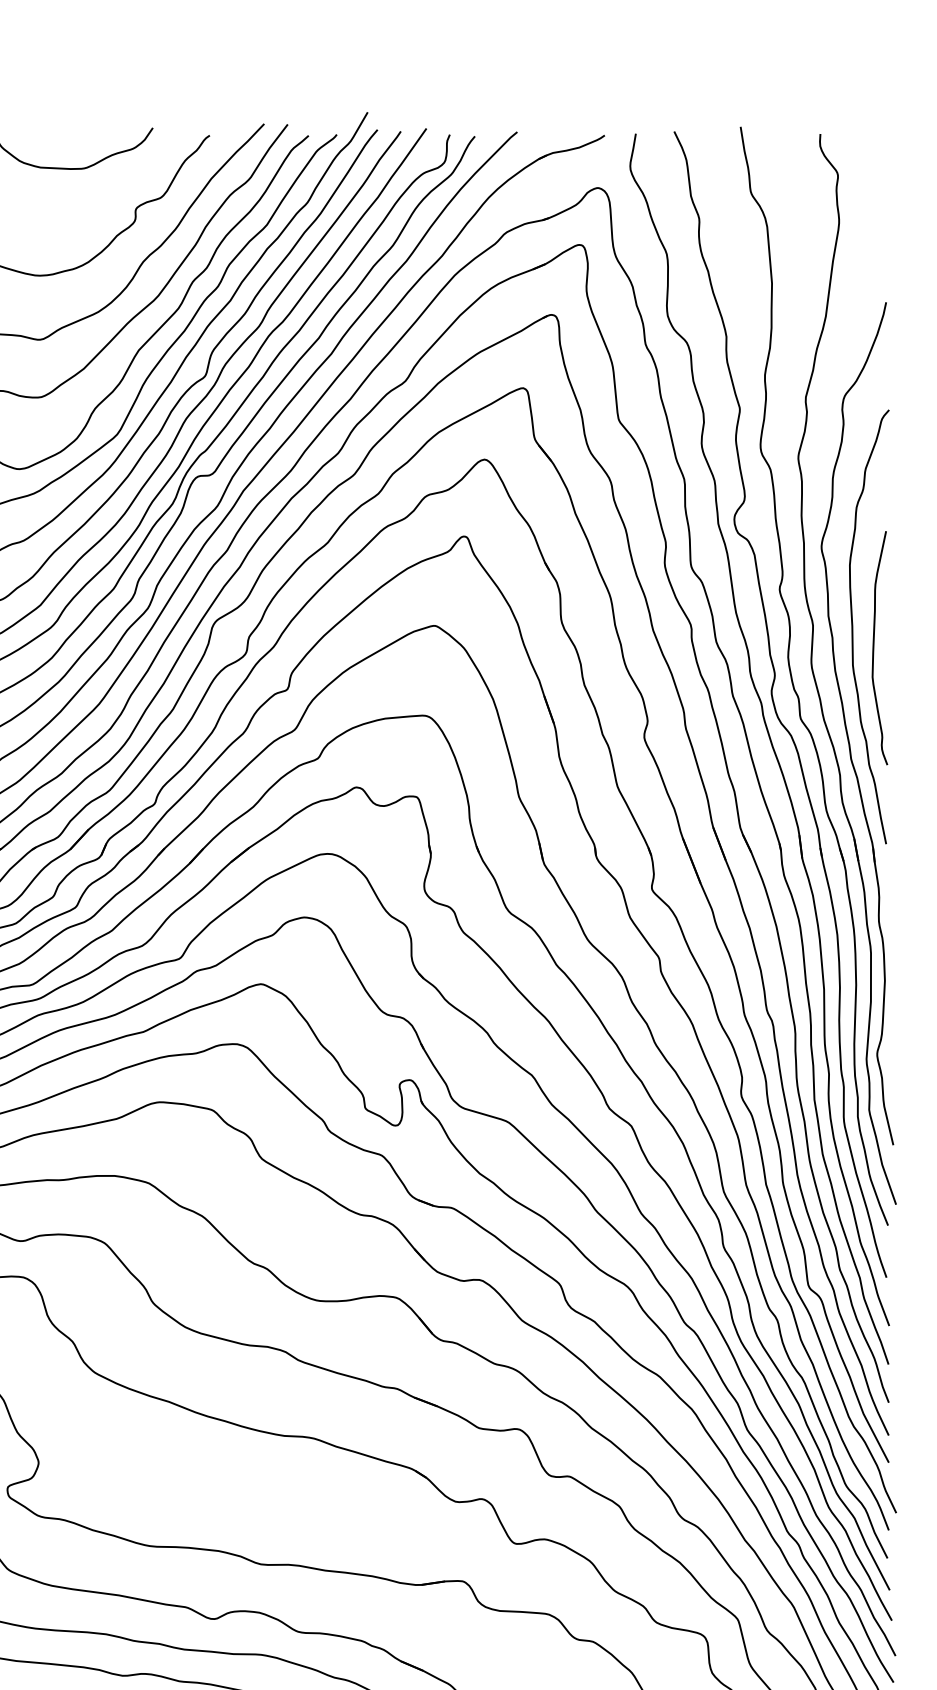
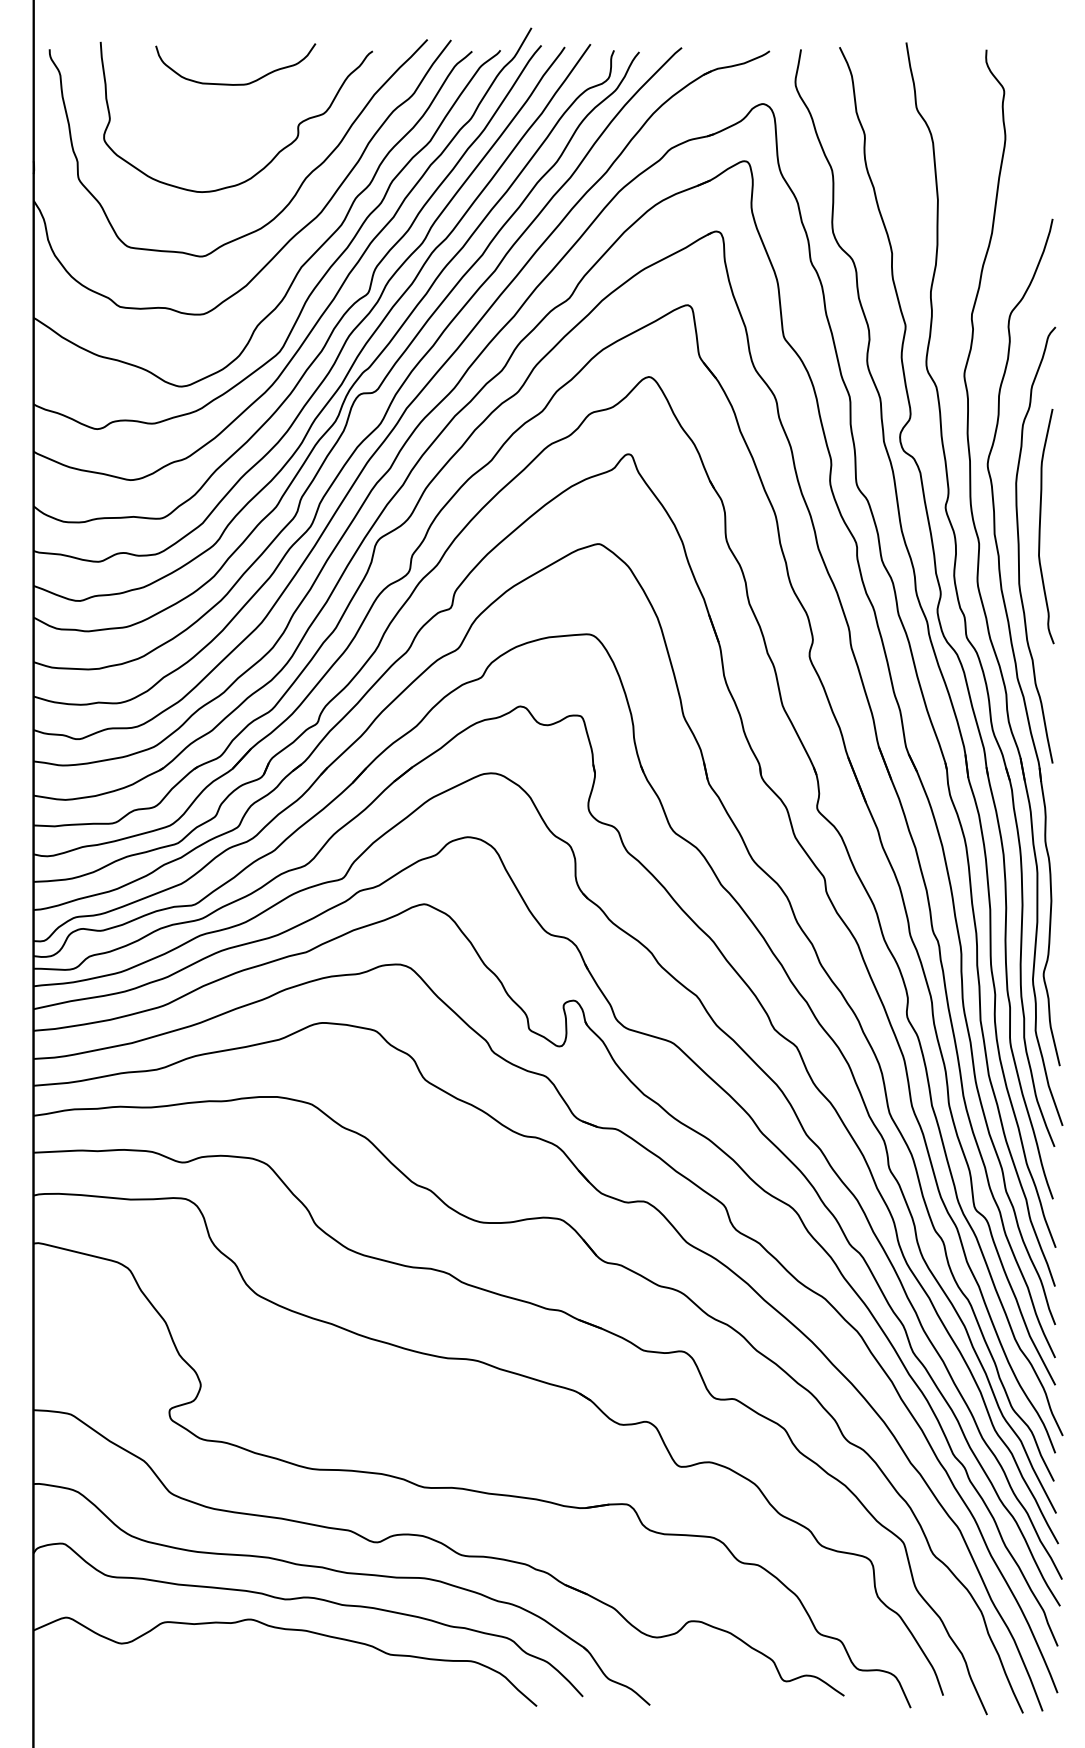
curve: (874, 648) -> (1040, 526), moved

